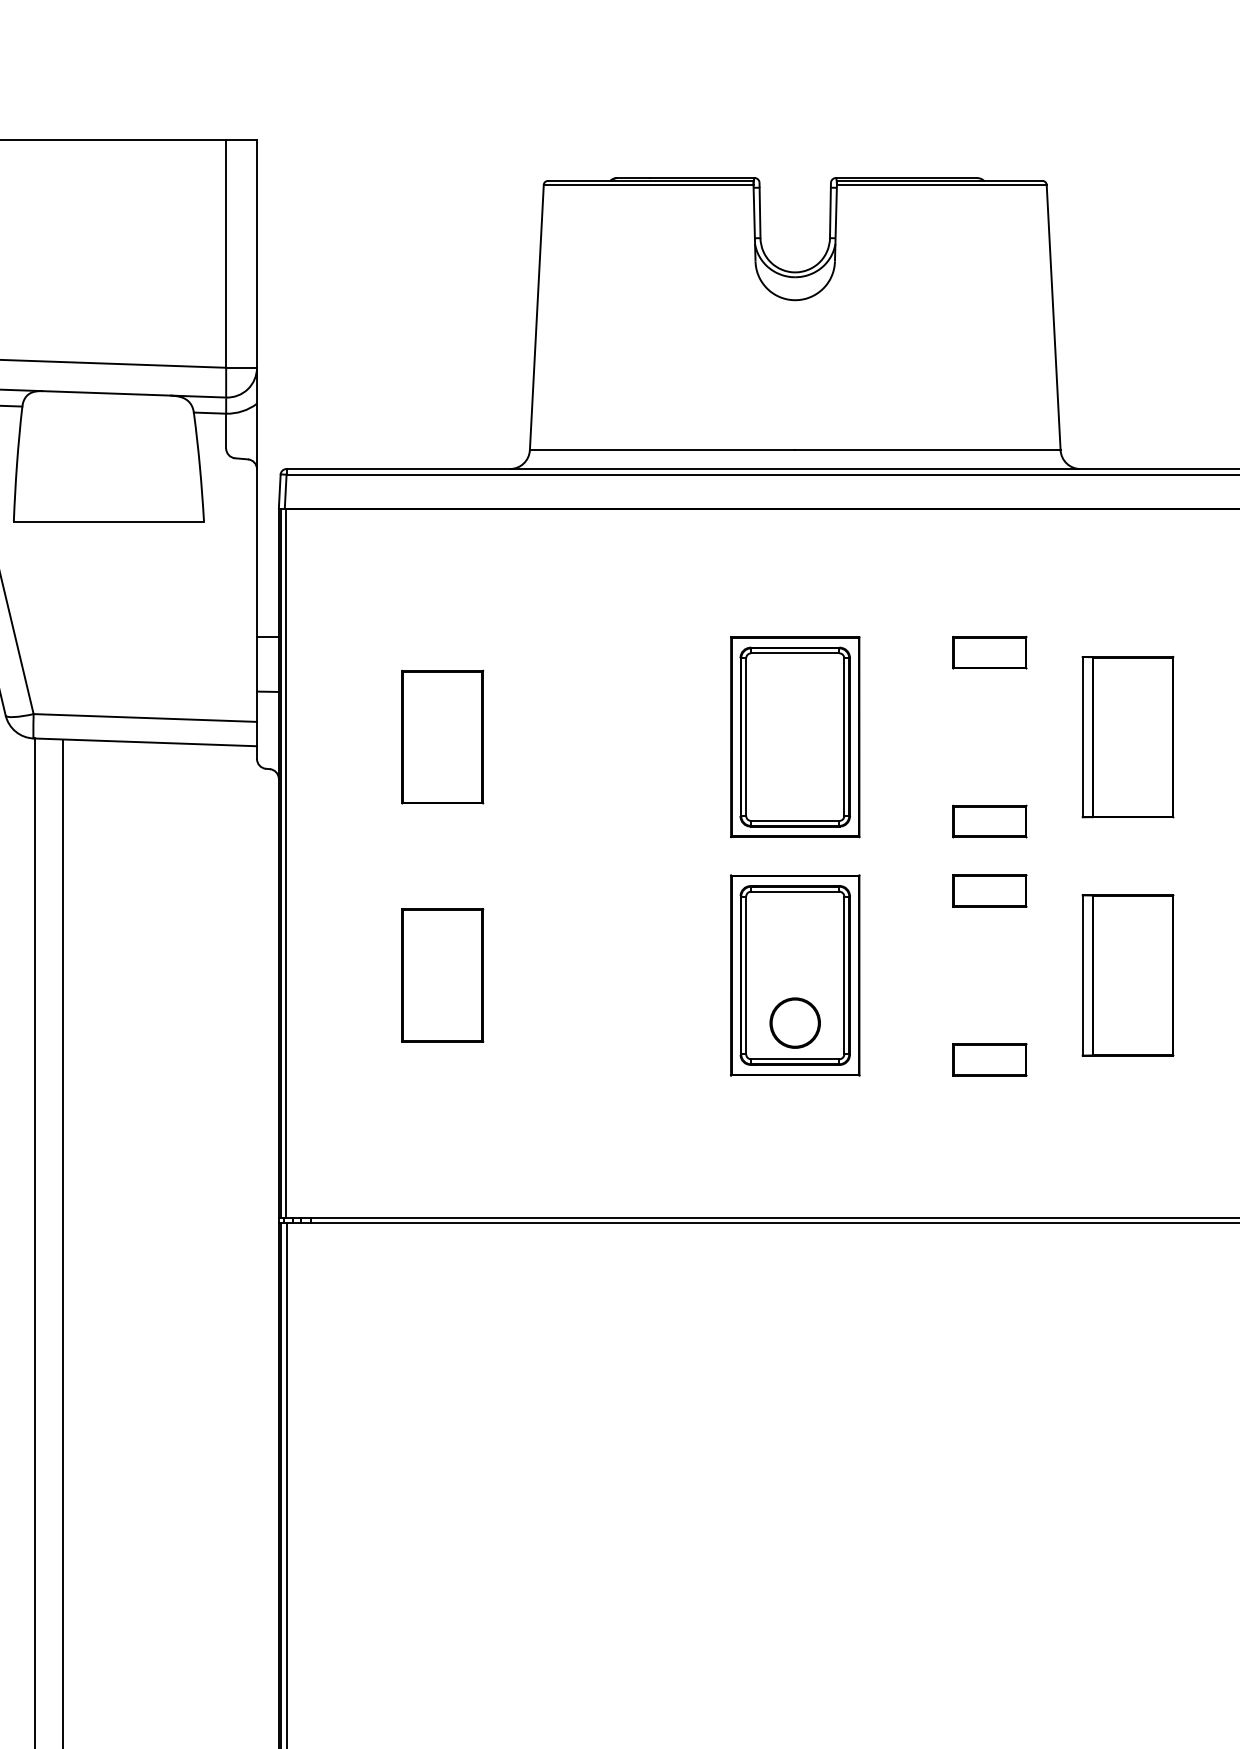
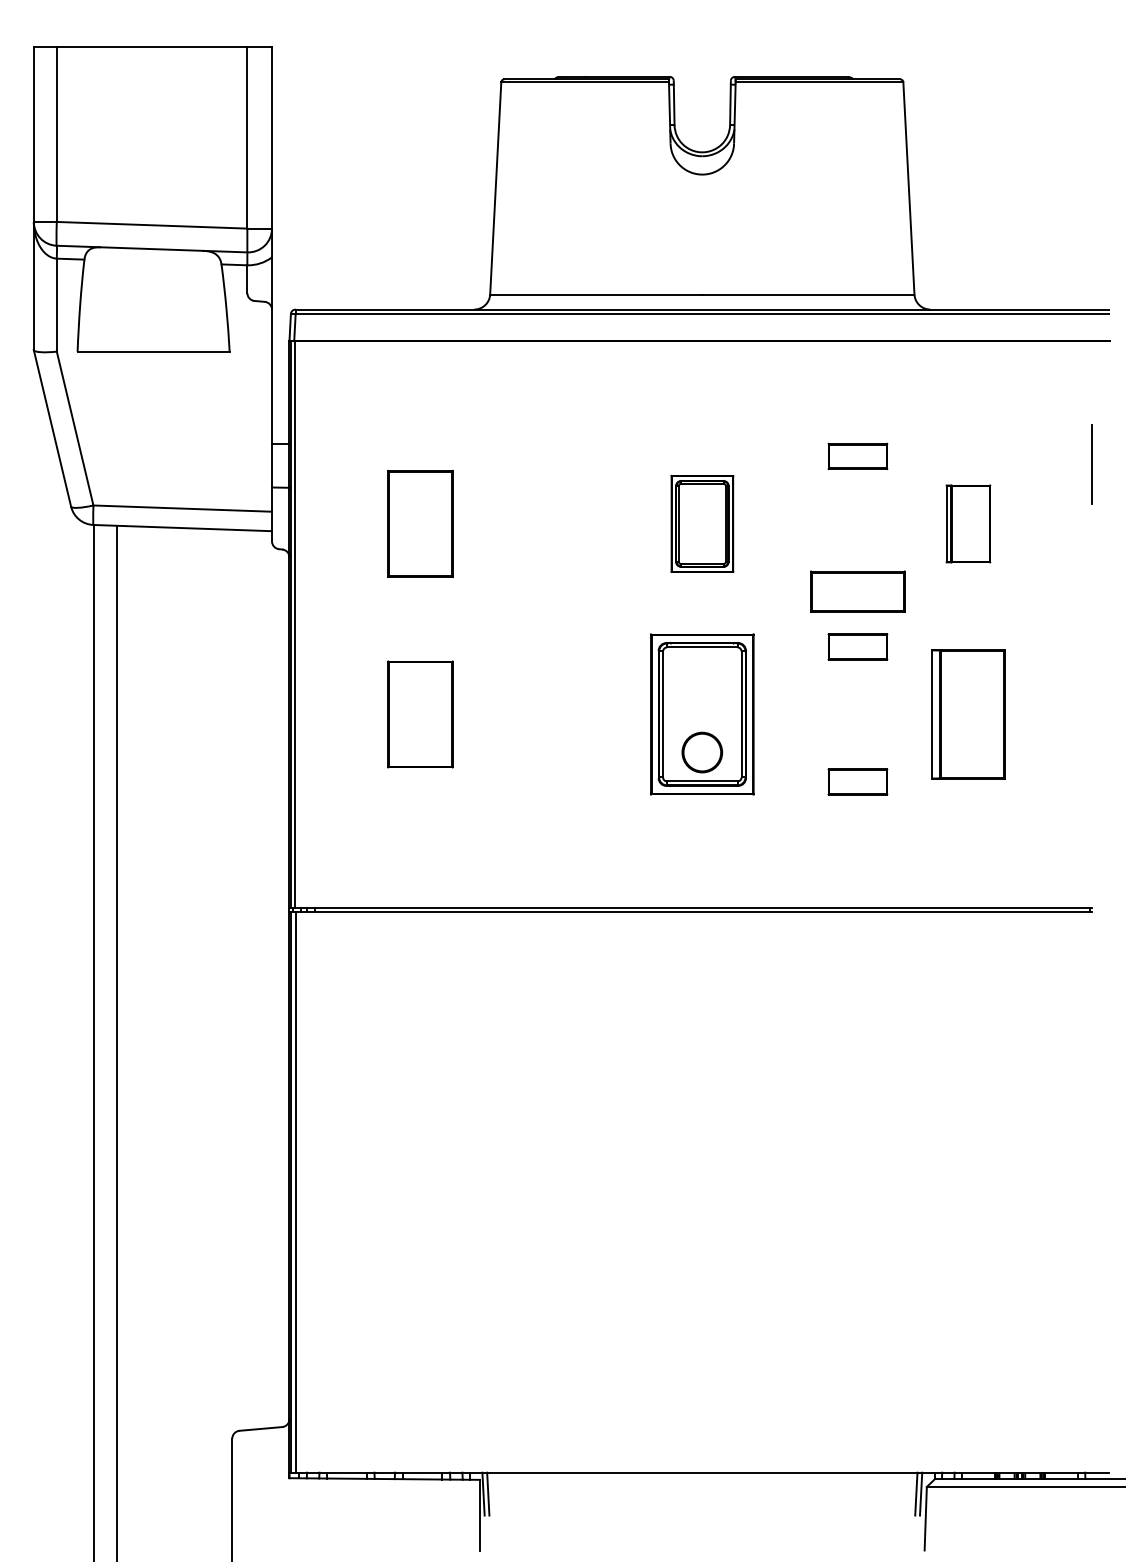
part: (795, 736) -> (702, 523), size x0.6
part: (1128, 736) -> (968, 523), size x0.6
part: (989, 820) -> (857, 590), size x1.6

